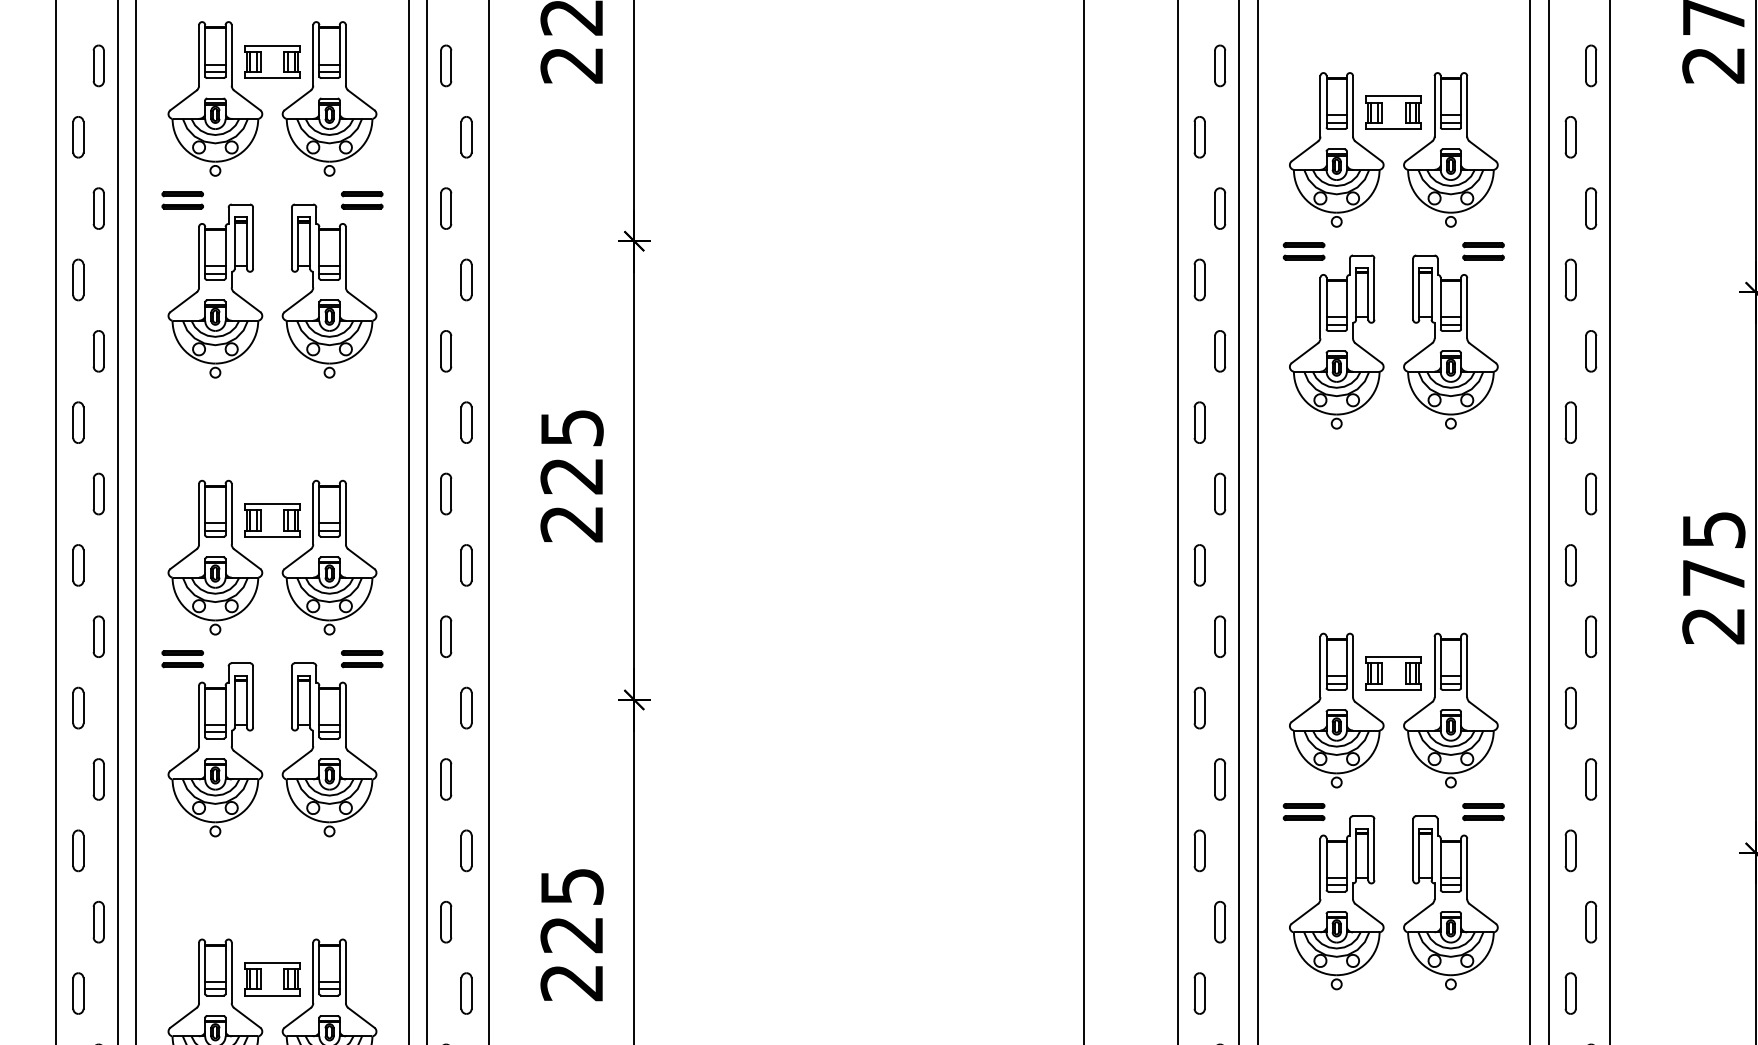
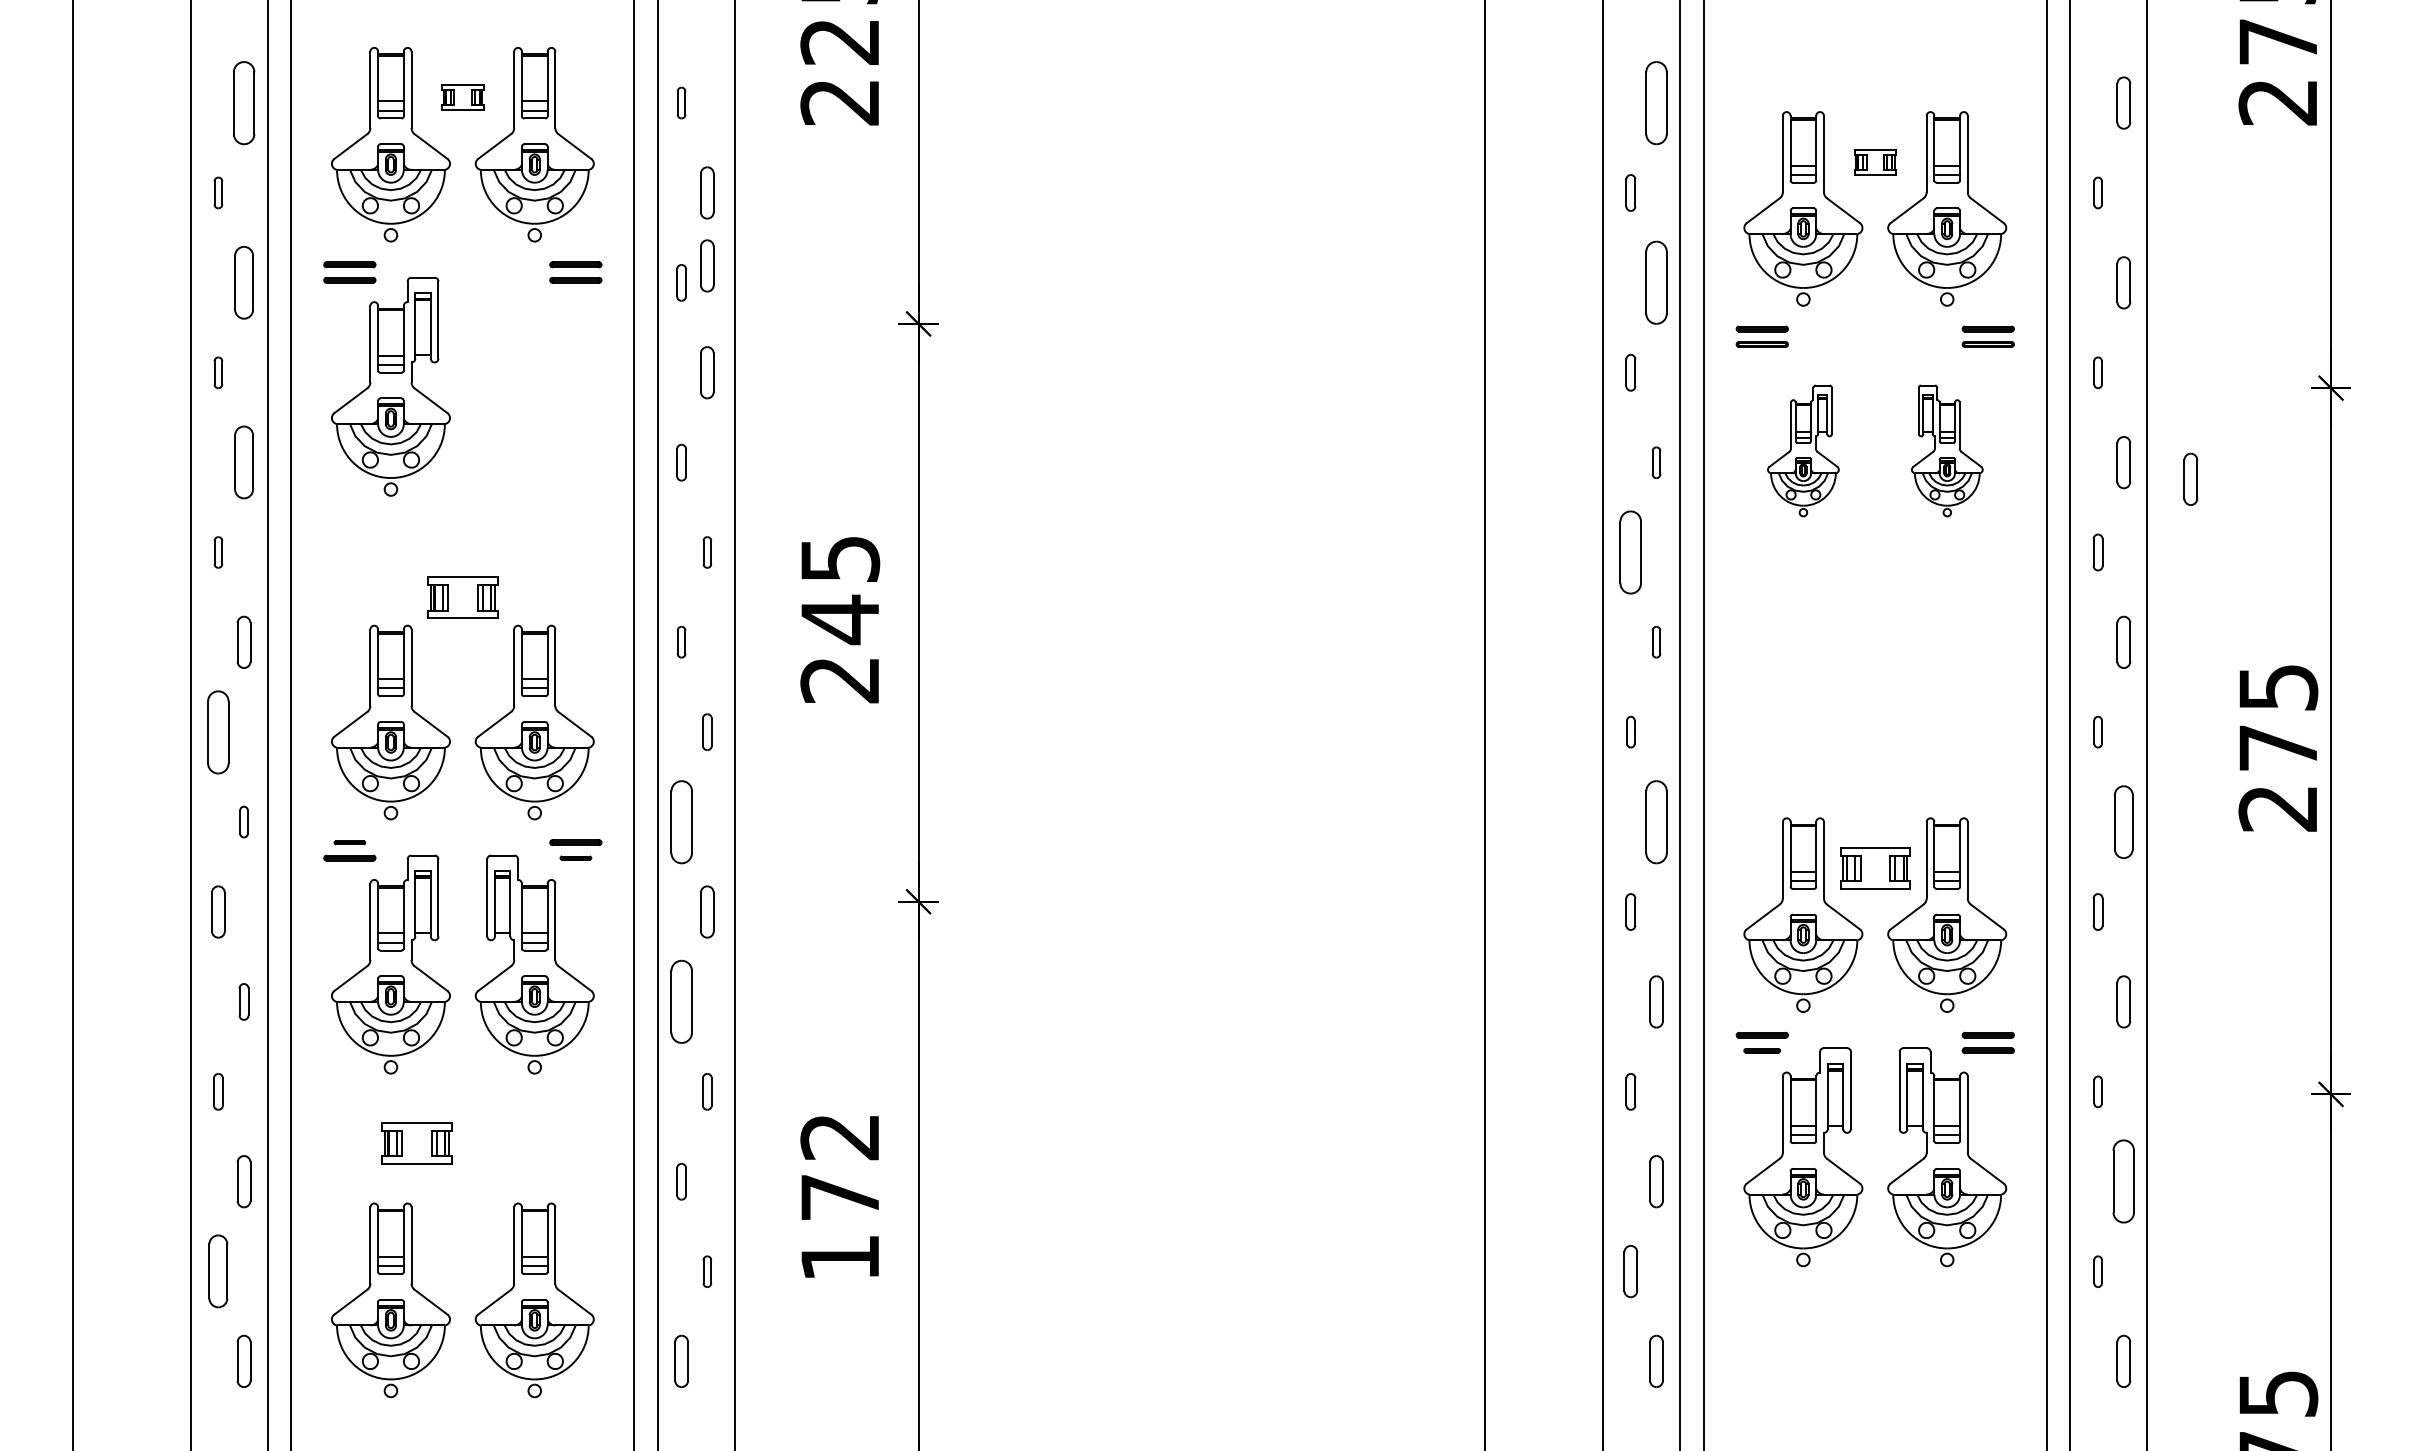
part: (272, 61) -> (462, 97), size x0.6
part: (98, 65) -> (243, 102), size x1.6
part: (446, 65) -> (681, 102), size x0.6
part: (1220, 65) -> (1656, 102), size x1.6
part: (1393, 113) -> (1875, 162), size x0.6
part: (78, 136) -> (218, 192), size x0.6
part: (1199, 136) -> (1630, 192), size x0.7
part: (1570, 136) -> (2097, 192), size x0.6
part: (466, 194) -> (707, 265), added
part: (98, 208) -> (243, 282), size x1.4
part: (446, 208) -> (681, 282), size x0.7
part: (1220, 208) -> (1656, 282), size x1.6
part: (78, 279) -> (218, 372), size x0.6
part: (1199, 279) -> (1630, 372), size x0.7
part: (1570, 279) -> (2097, 372), size x0.6
part: (329, 290) -> (534, 386), removed
part: (1336, 341) -> (1803, 450), size x0.6
part: (1451, 341) -> (1947, 450), size x0.6
part: (98, 351) -> (243, 462), size x1.4
part: (446, 351) -> (681, 462), size x0.7
part: (1220, 351) -> (1656, 462), size x0.6
part: (1644, 363) -> (2190, 478), added
part: (78, 422) -> (218, 552), size x0.6
part: (466, 422) -> (707, 552), size x0.6
part: (1199, 422) -> (1630, 552), size x1.6
part: (1570, 422) -> (2097, 552), size x0.7
text: (571, 475) -> (839, 619), 225 -> 245
part: (446, 493) -> (681, 641), size x0.6
part: (1220, 493) -> (1656, 641), size x0.6
part: (272, 520) -> (462, 597), moved
part: (78, 564) -> (218, 731), size x1.6
part: (466, 564) -> (707, 731), size x0.7
part: (1199, 564) -> (1630, 731), size x0.6
part: (1570, 564) -> (2097, 731), size x0.6
part: (98, 636) -> (243, 821), size x0.6
part: (446, 636) -> (681, 821), size x1.6
part: (1220, 636) -> (1656, 821), size x1.6
part: (1590, 636) -> (2123, 821), size x1.4
part: (182, 652) -> (349, 842), size x0.6
part: (361, 664) -> (575, 857), size x0.6
part: (1199, 707) -> (1630, 911), size x0.7
part: (1570, 707) -> (2097, 911), size x0.7
part: (98, 779) -> (243, 1001), size x0.7
part: (446, 779) -> (681, 1001), size x1.6
part: (1303, 818) -> (1761, 1050), size x0.7
part: (78, 850) -> (218, 1091), size x0.7
part: (466, 850) -> (707, 1091), size x0.7
part: (1199, 850) -> (1630, 1091), size x0.7
part: (1570, 850) -> (2097, 1091), size x0.6
part: (446, 922) -> (681, 1181), size x0.7
part: (1590, 922) -> (2123, 1181), size x1.6
text: (572, 935) -> (840, 1198), 225 -> 172
part: (272, 979) -> (416, 1143), moved
part: (78, 993) -> (218, 1271), size x1.4
part: (466, 993) -> (707, 1271), size x0.6
part: (1570, 993) -> (2097, 1271), size x0.6

